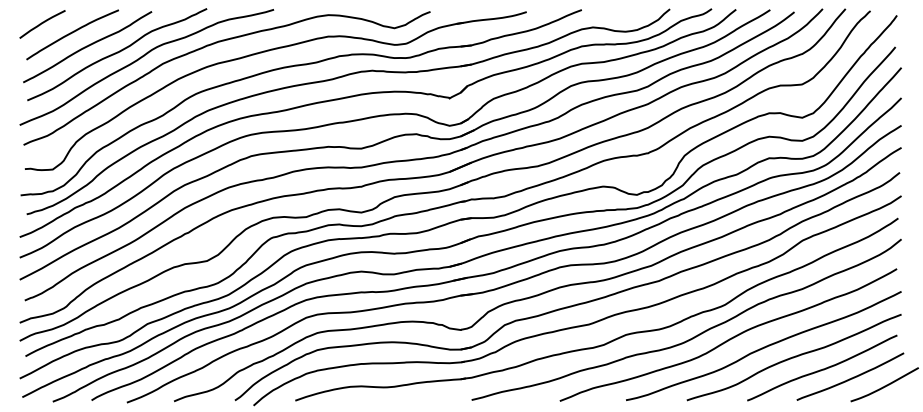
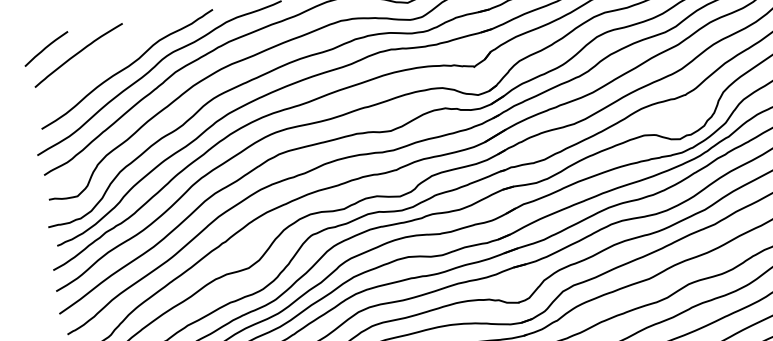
curve: (87, 47) -> (95, 66), removed

